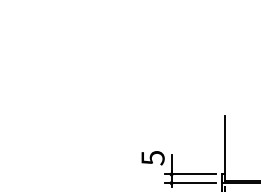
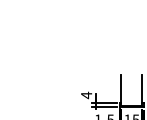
text: (152, 158) -> (86, 95), 5 -> 4

